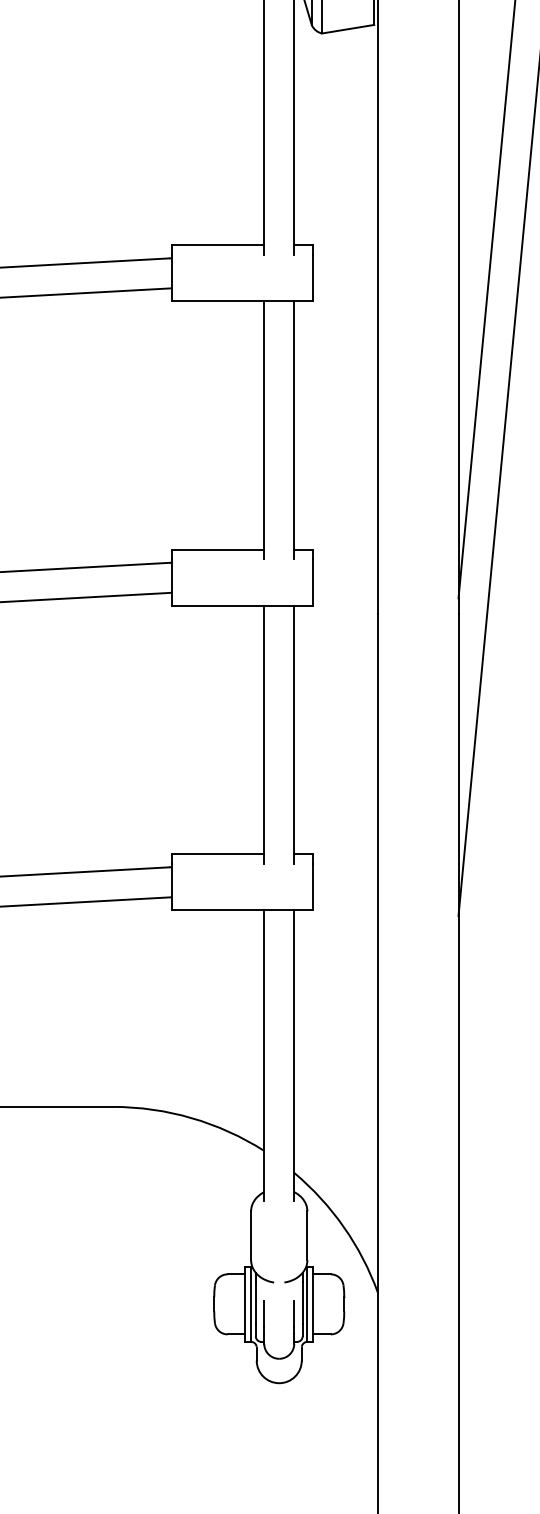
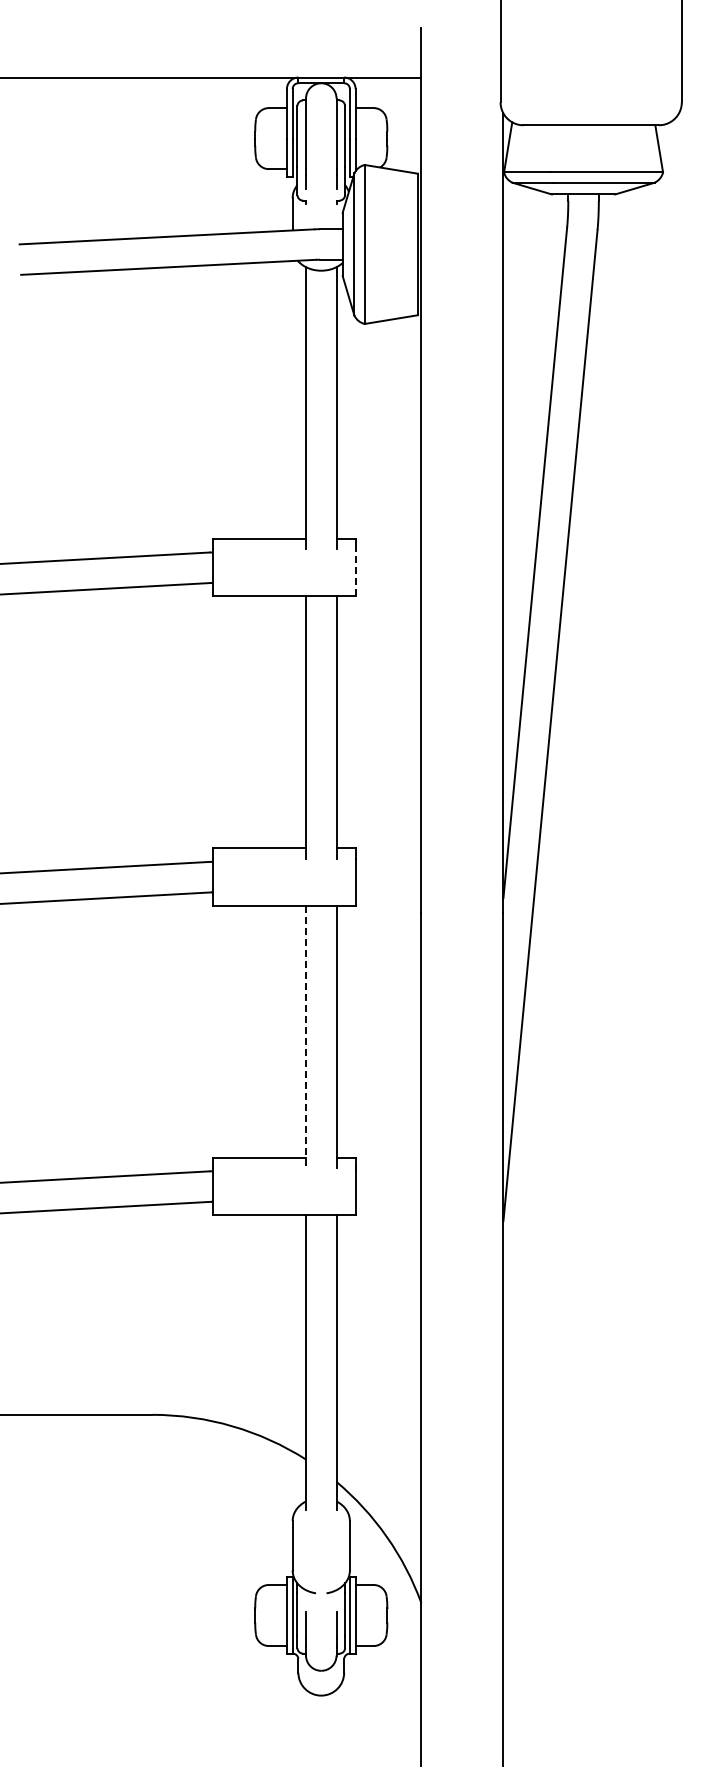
line: (312, 278) -> (355, 572), solid -> dashed
line: (264, 735) -> (306, 1037), solid -> dashed

